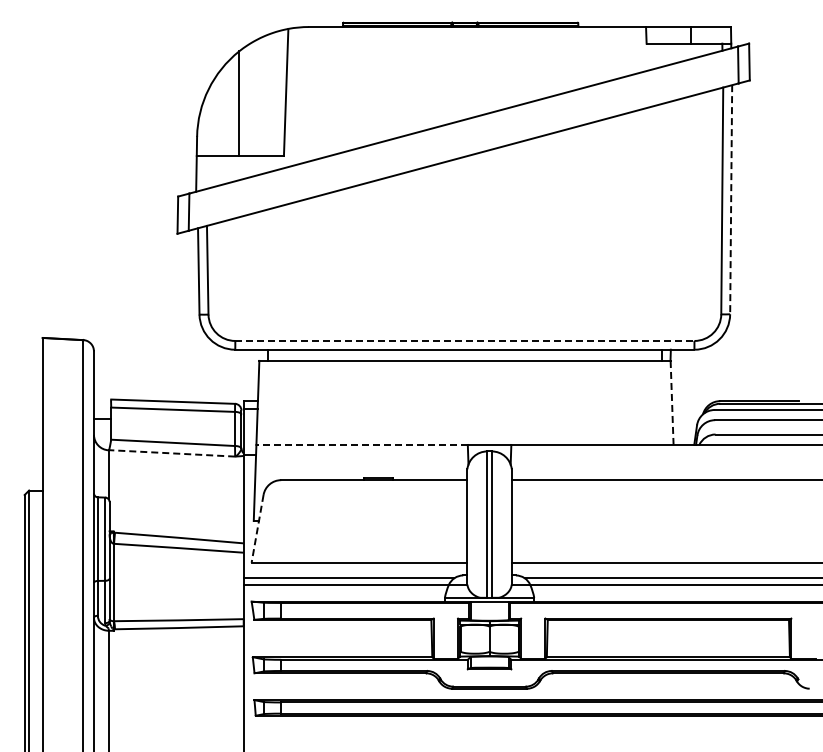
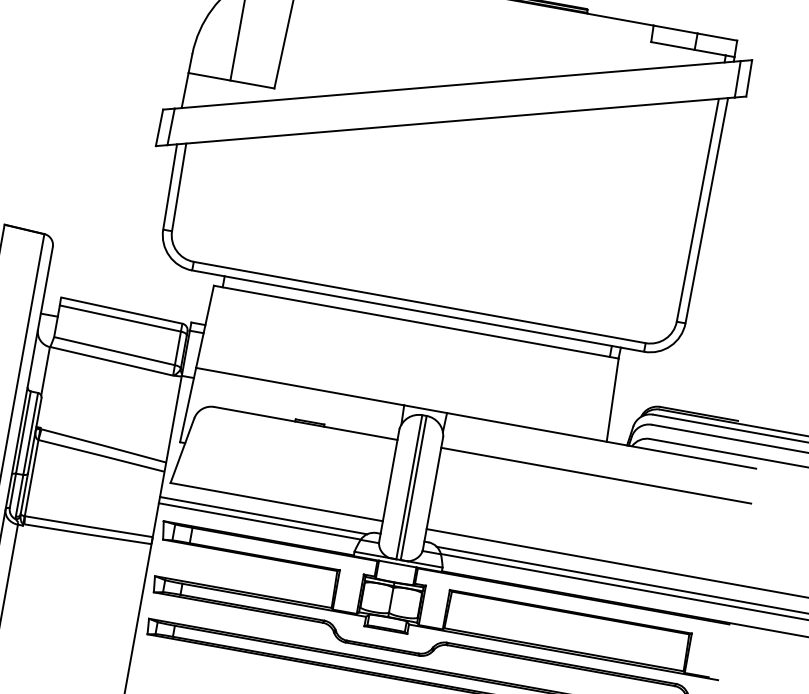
line: (731, 199) -> (707, 210), dashed -> solid
line: (464, 340) -> (419, 301), dashed -> solid
line: (672, 402) -> (613, 399), dashed -> solid
line: (362, 444) -> (300, 386), dashed -> solid
line: (172, 453) -> (112, 361), dashed -> solid
line: (257, 529) -> (182, 451), dashed -> solid

